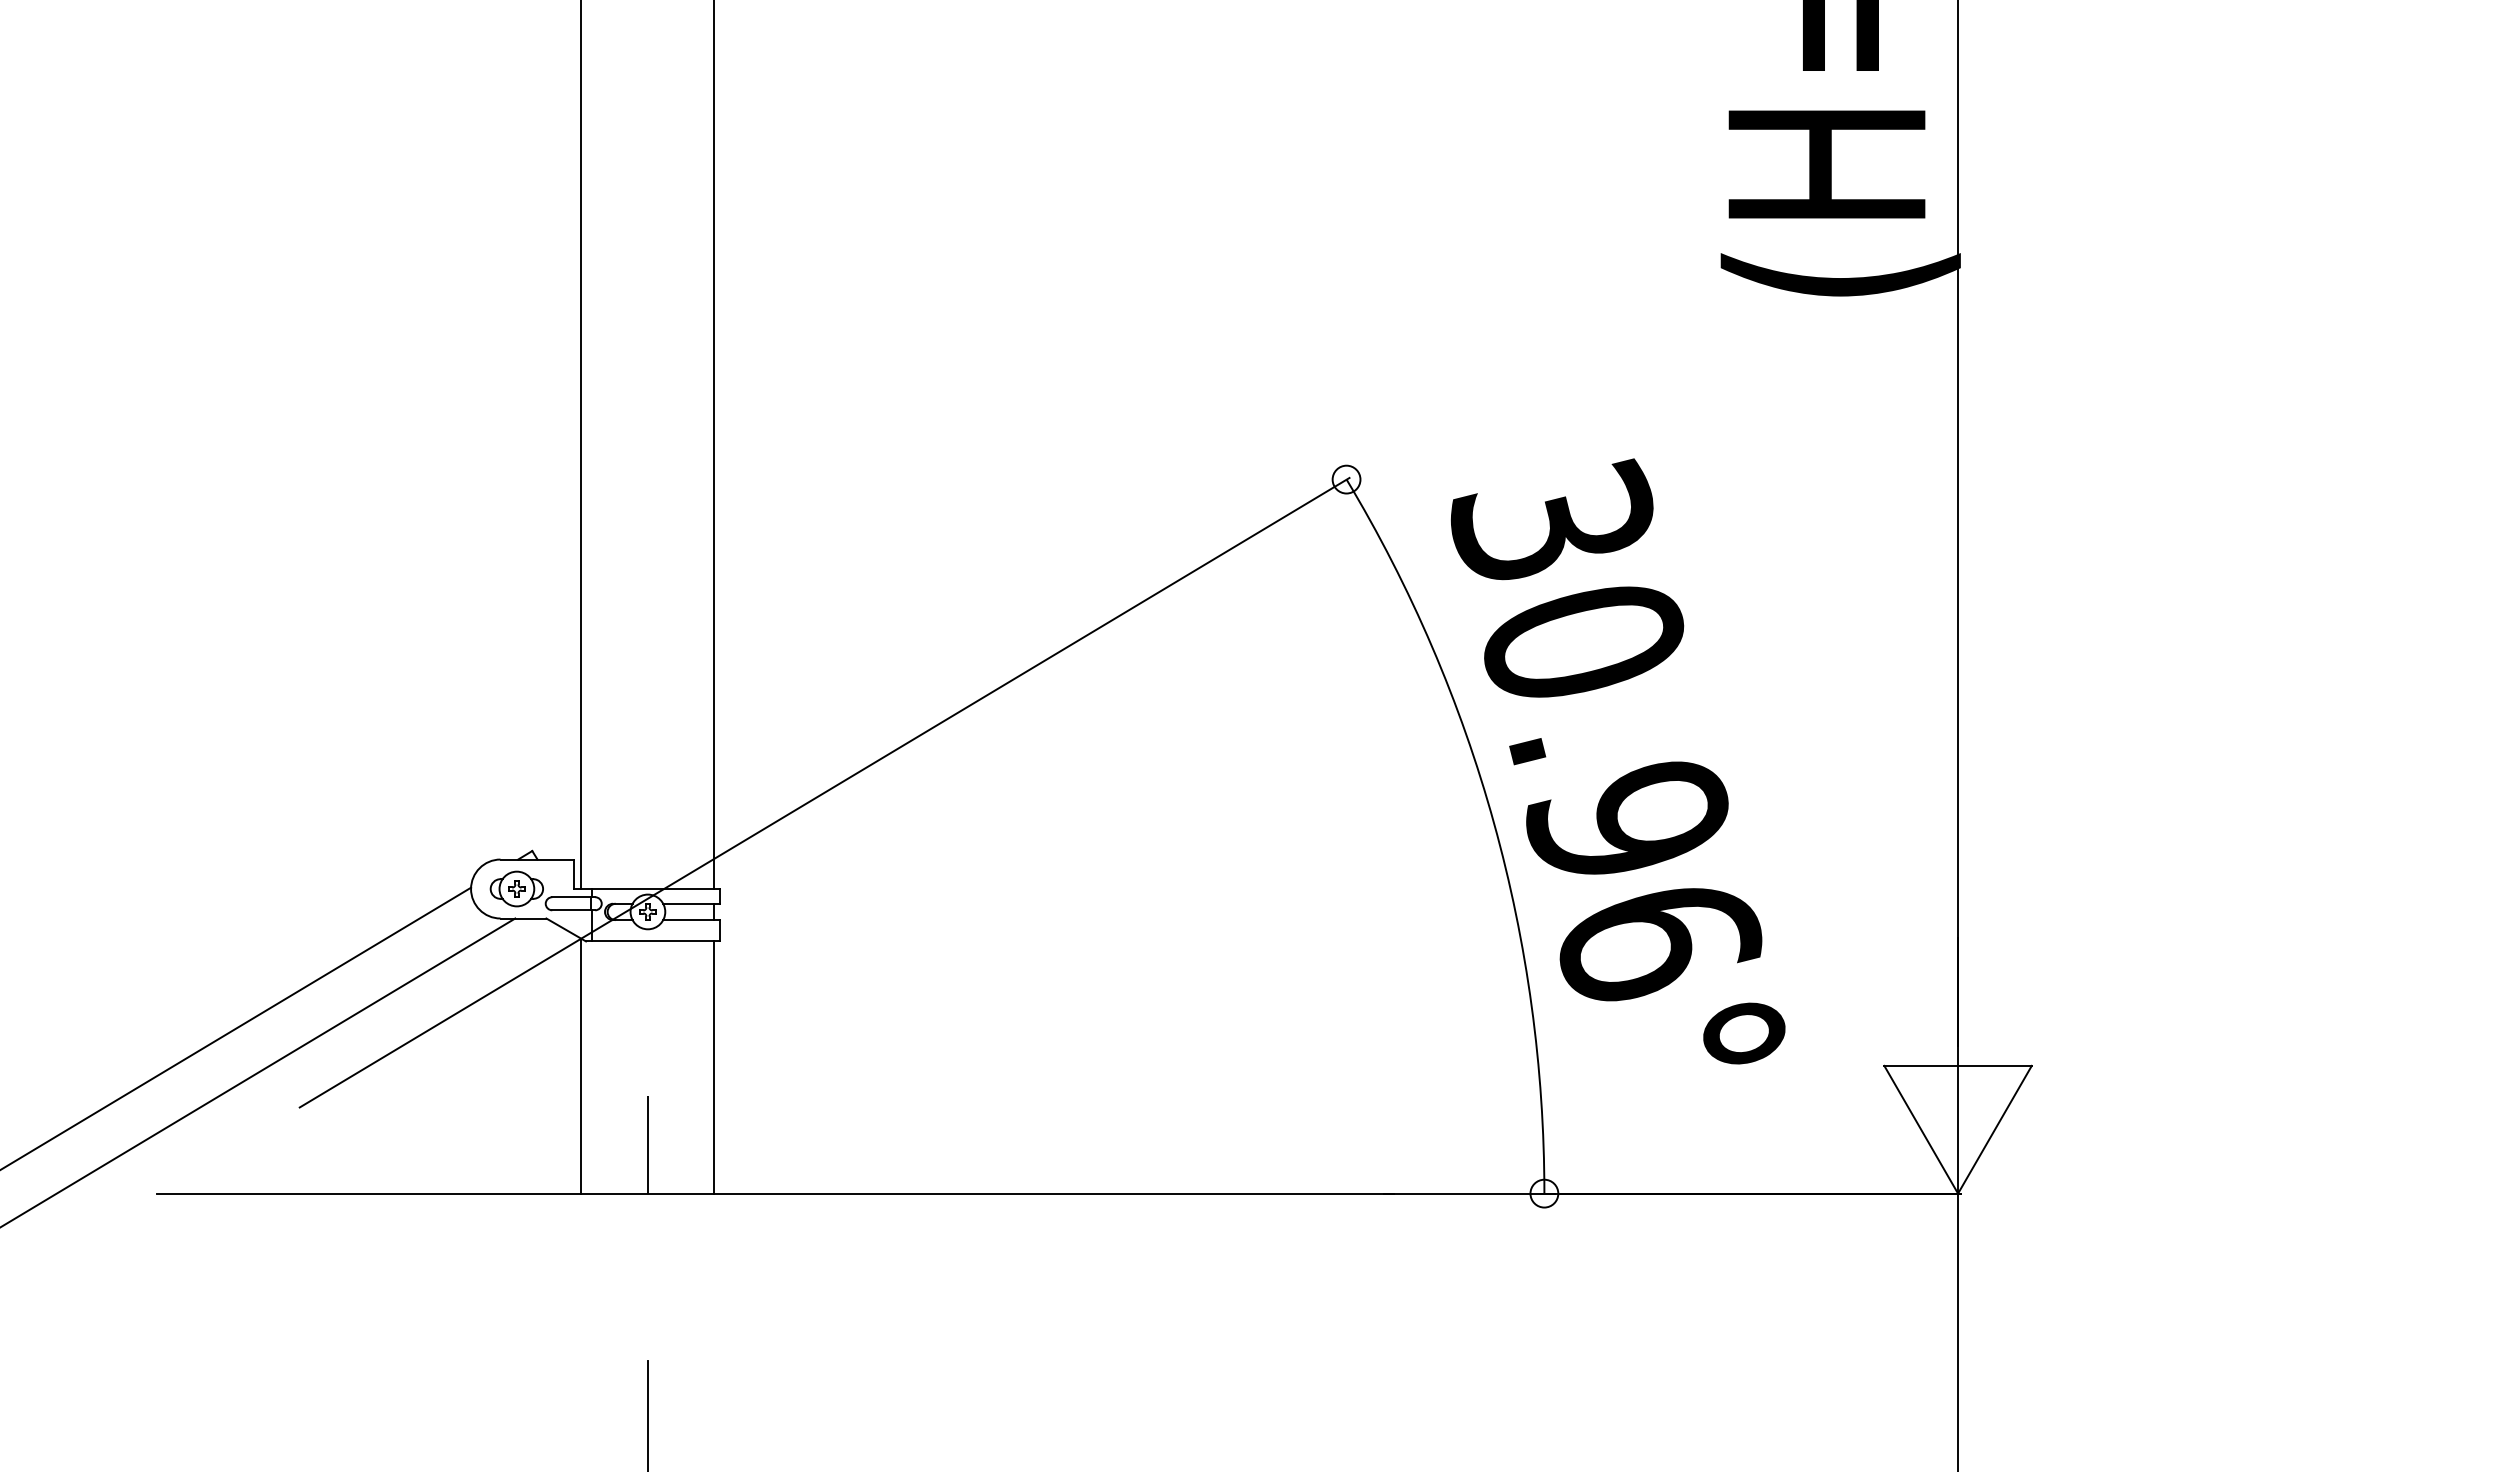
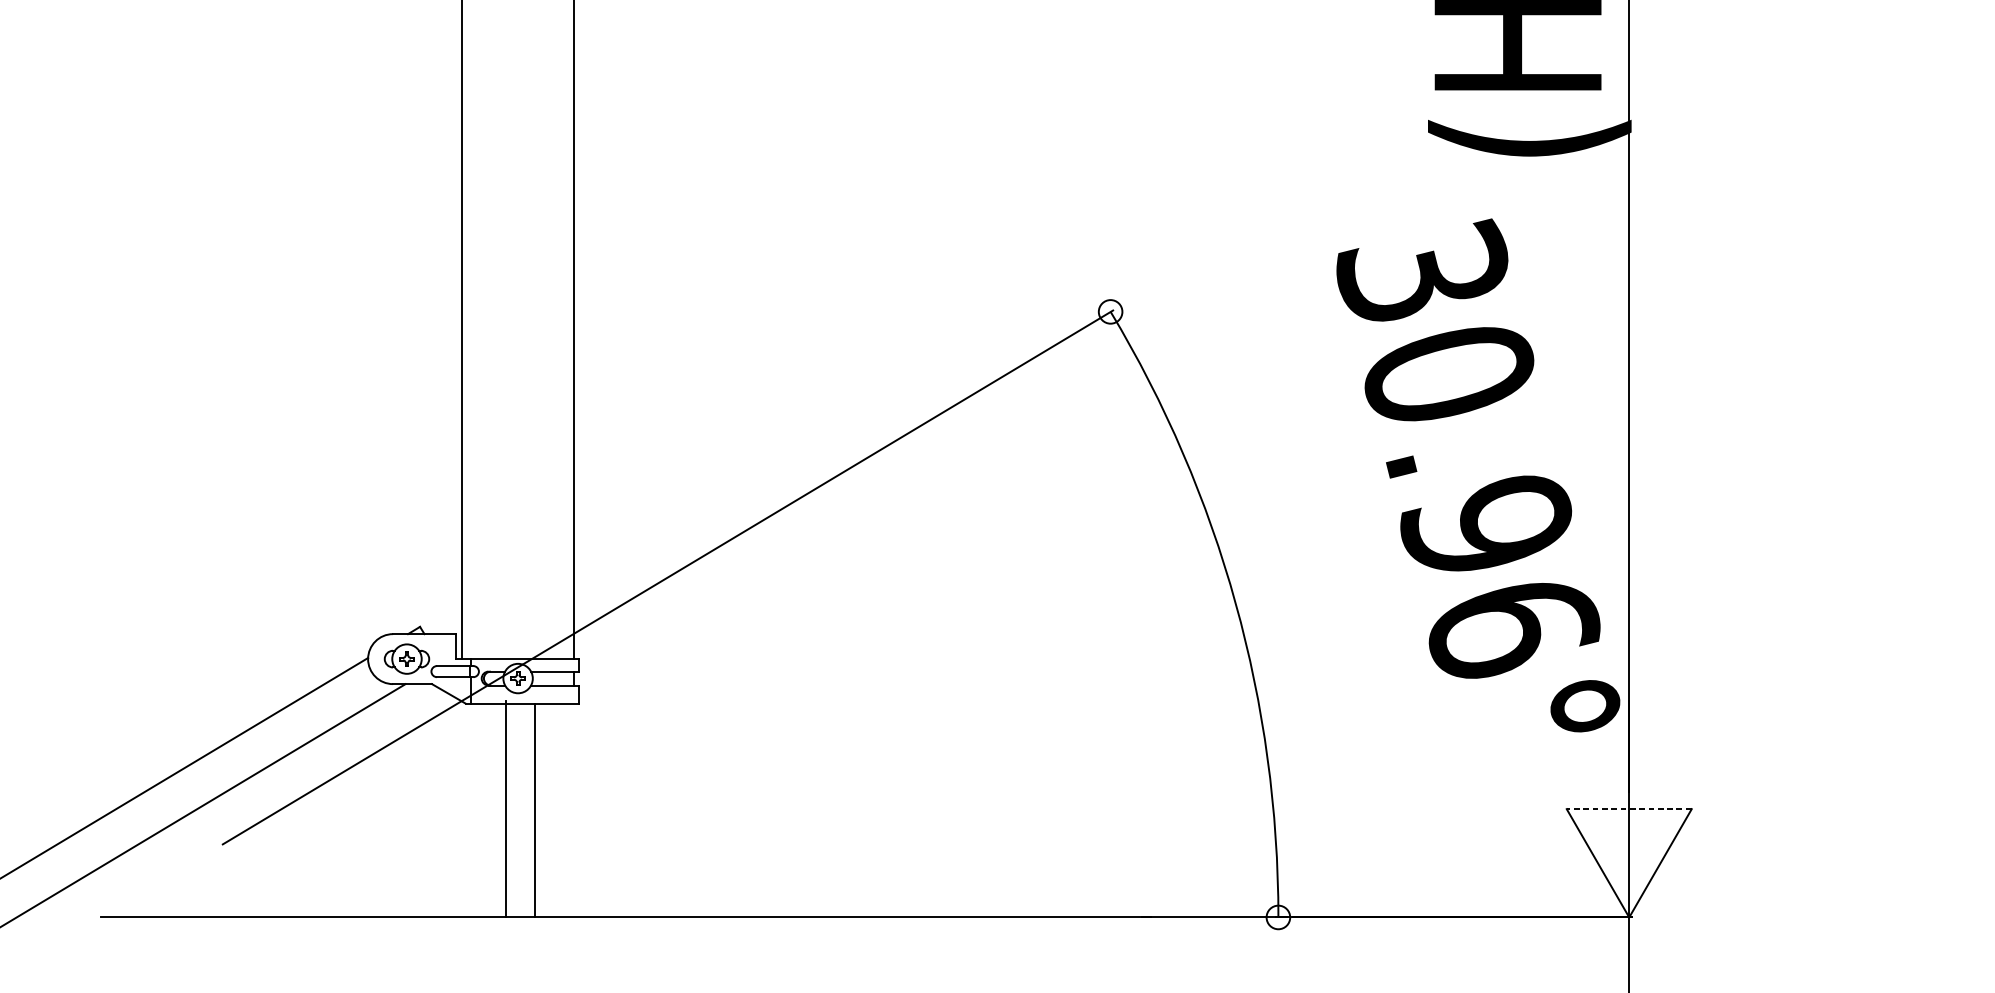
text: (1617, 761) -> (1477, 475), moved
line: (581, 1065) -> (505, 808), moved
line: (1958, 1065) -> (1629, 808), solid -> dashed
line: (714, 1067) -> (535, 810), moved
line: (647, 1144) -> (517, 875), removed

